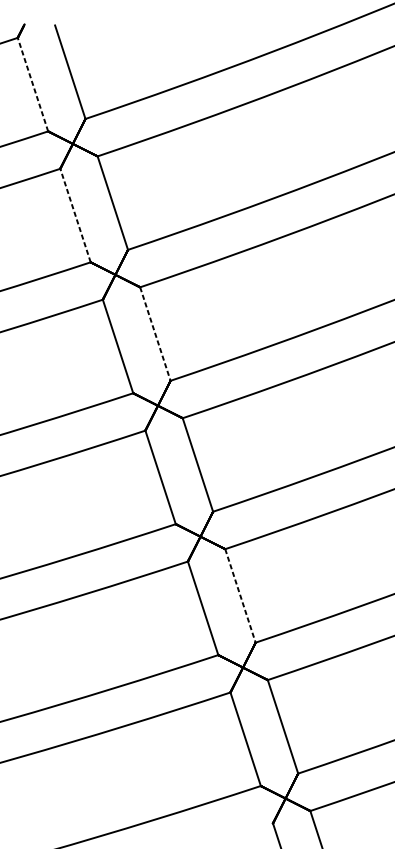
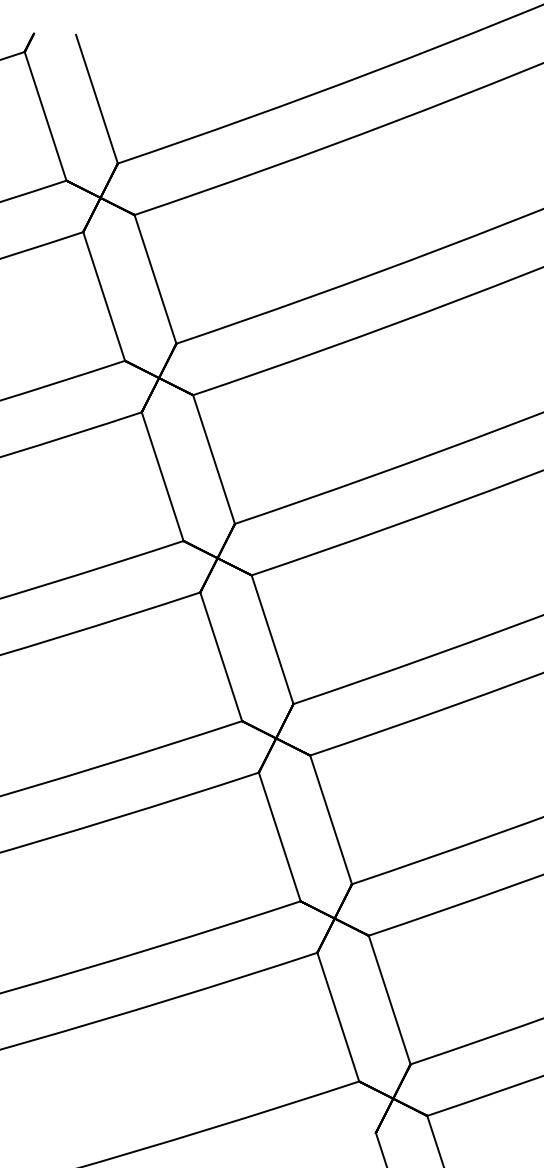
line: (32, 84) -> (45, 116), dashed -> solid
line: (75, 215) -> (104, 296), dashed -> solid
line: (155, 334) -> (214, 459), dashed -> solid
line: (240, 595) -> (331, 819), dashed -> solid

